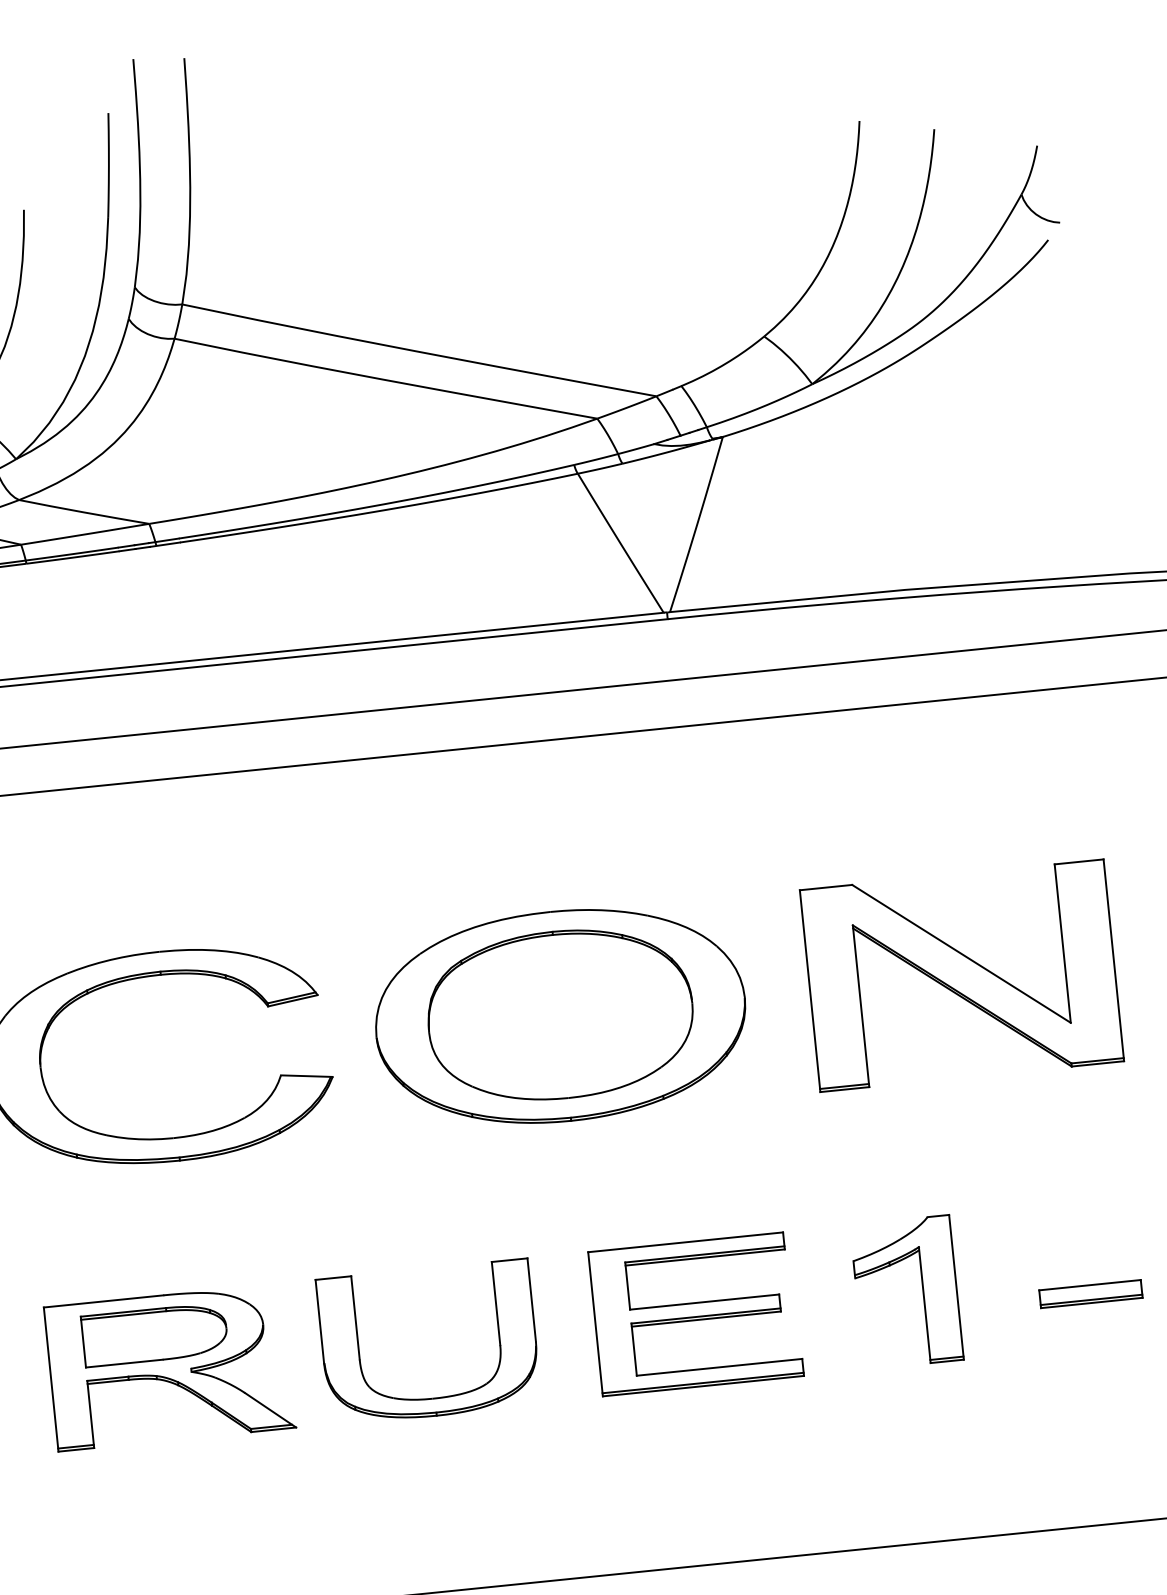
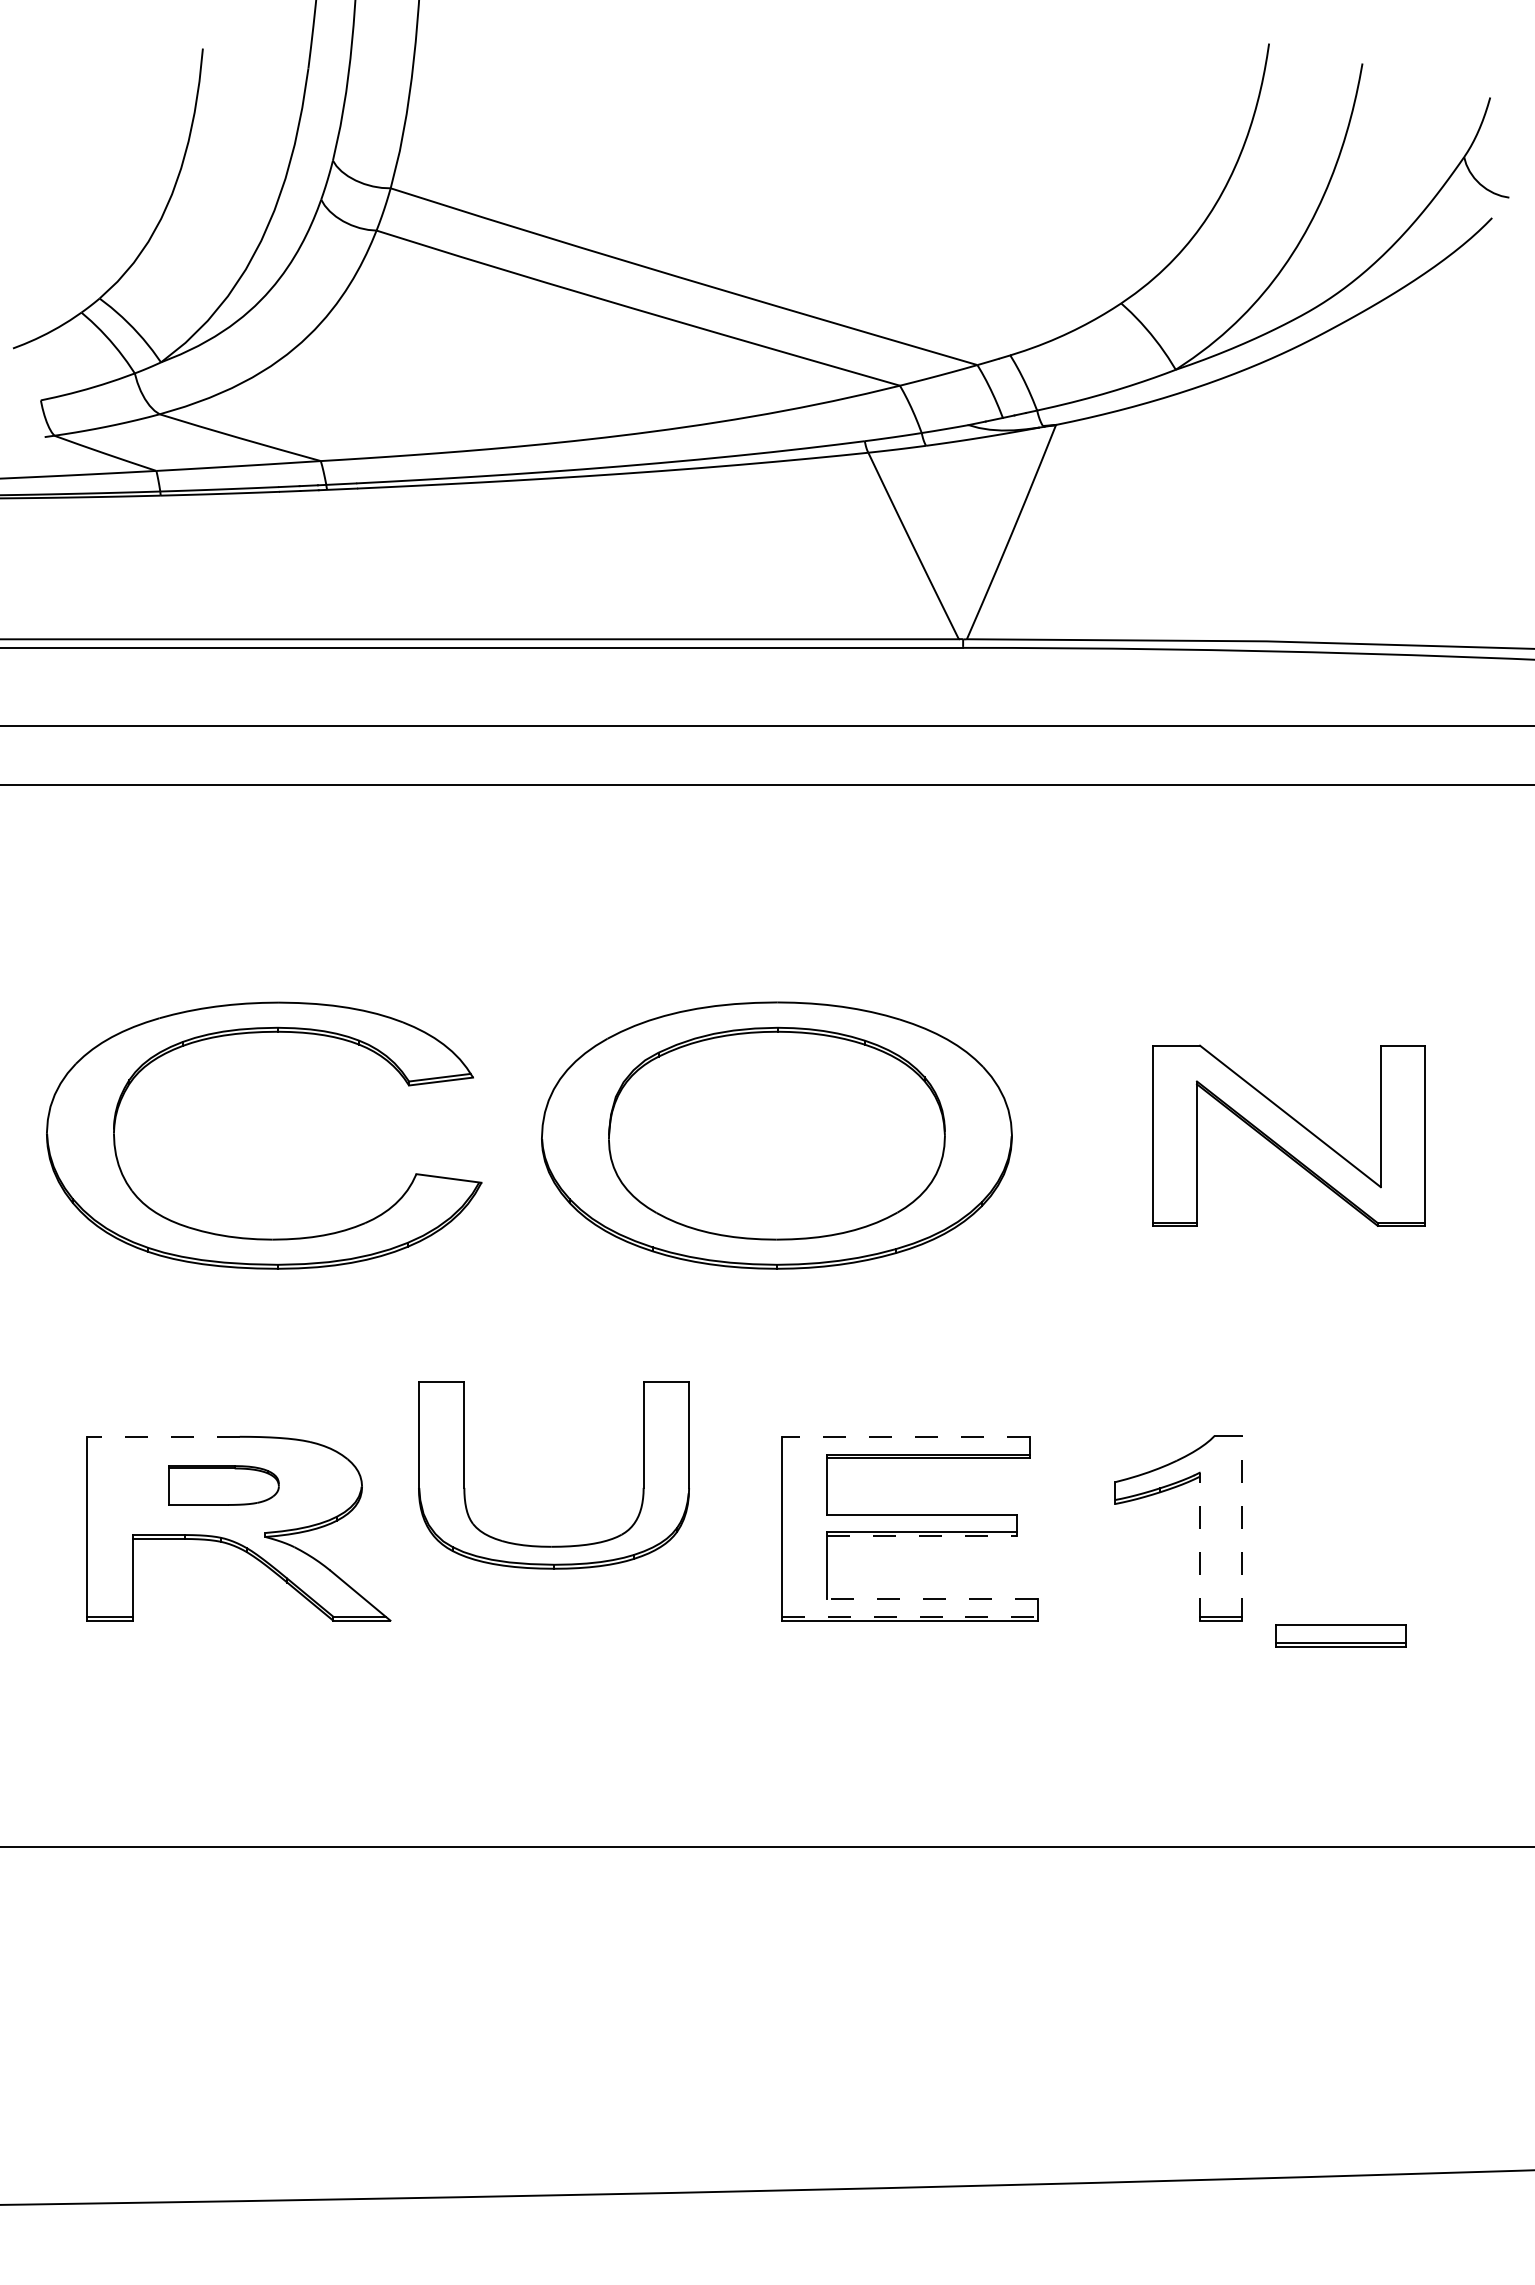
part: (961, 975) -> (1288, 1135), size x0.7
line: (685, 1242) -> (905, 1436), solid -> dashed
line: (956, 1286) -> (1242, 1527), solid -> dashed
part: (1090, 1293) -> (1340, 1635), moved
line: (103, 1301) -> (163, 1436), solid -> dashed
line: (924, 1304) -> (1199, 1546), solid -> dashed
line: (706, 1319) -> (922, 1536), solid -> dashed
part: (155, 1334) -> (224, 1485), size x0.6
line: (719, 1366) -> (932, 1598), solid -> dashed
line: (703, 1382) -> (910, 1616), solid -> dashed
part: (434, 1397) -> (553, 1545), moved

